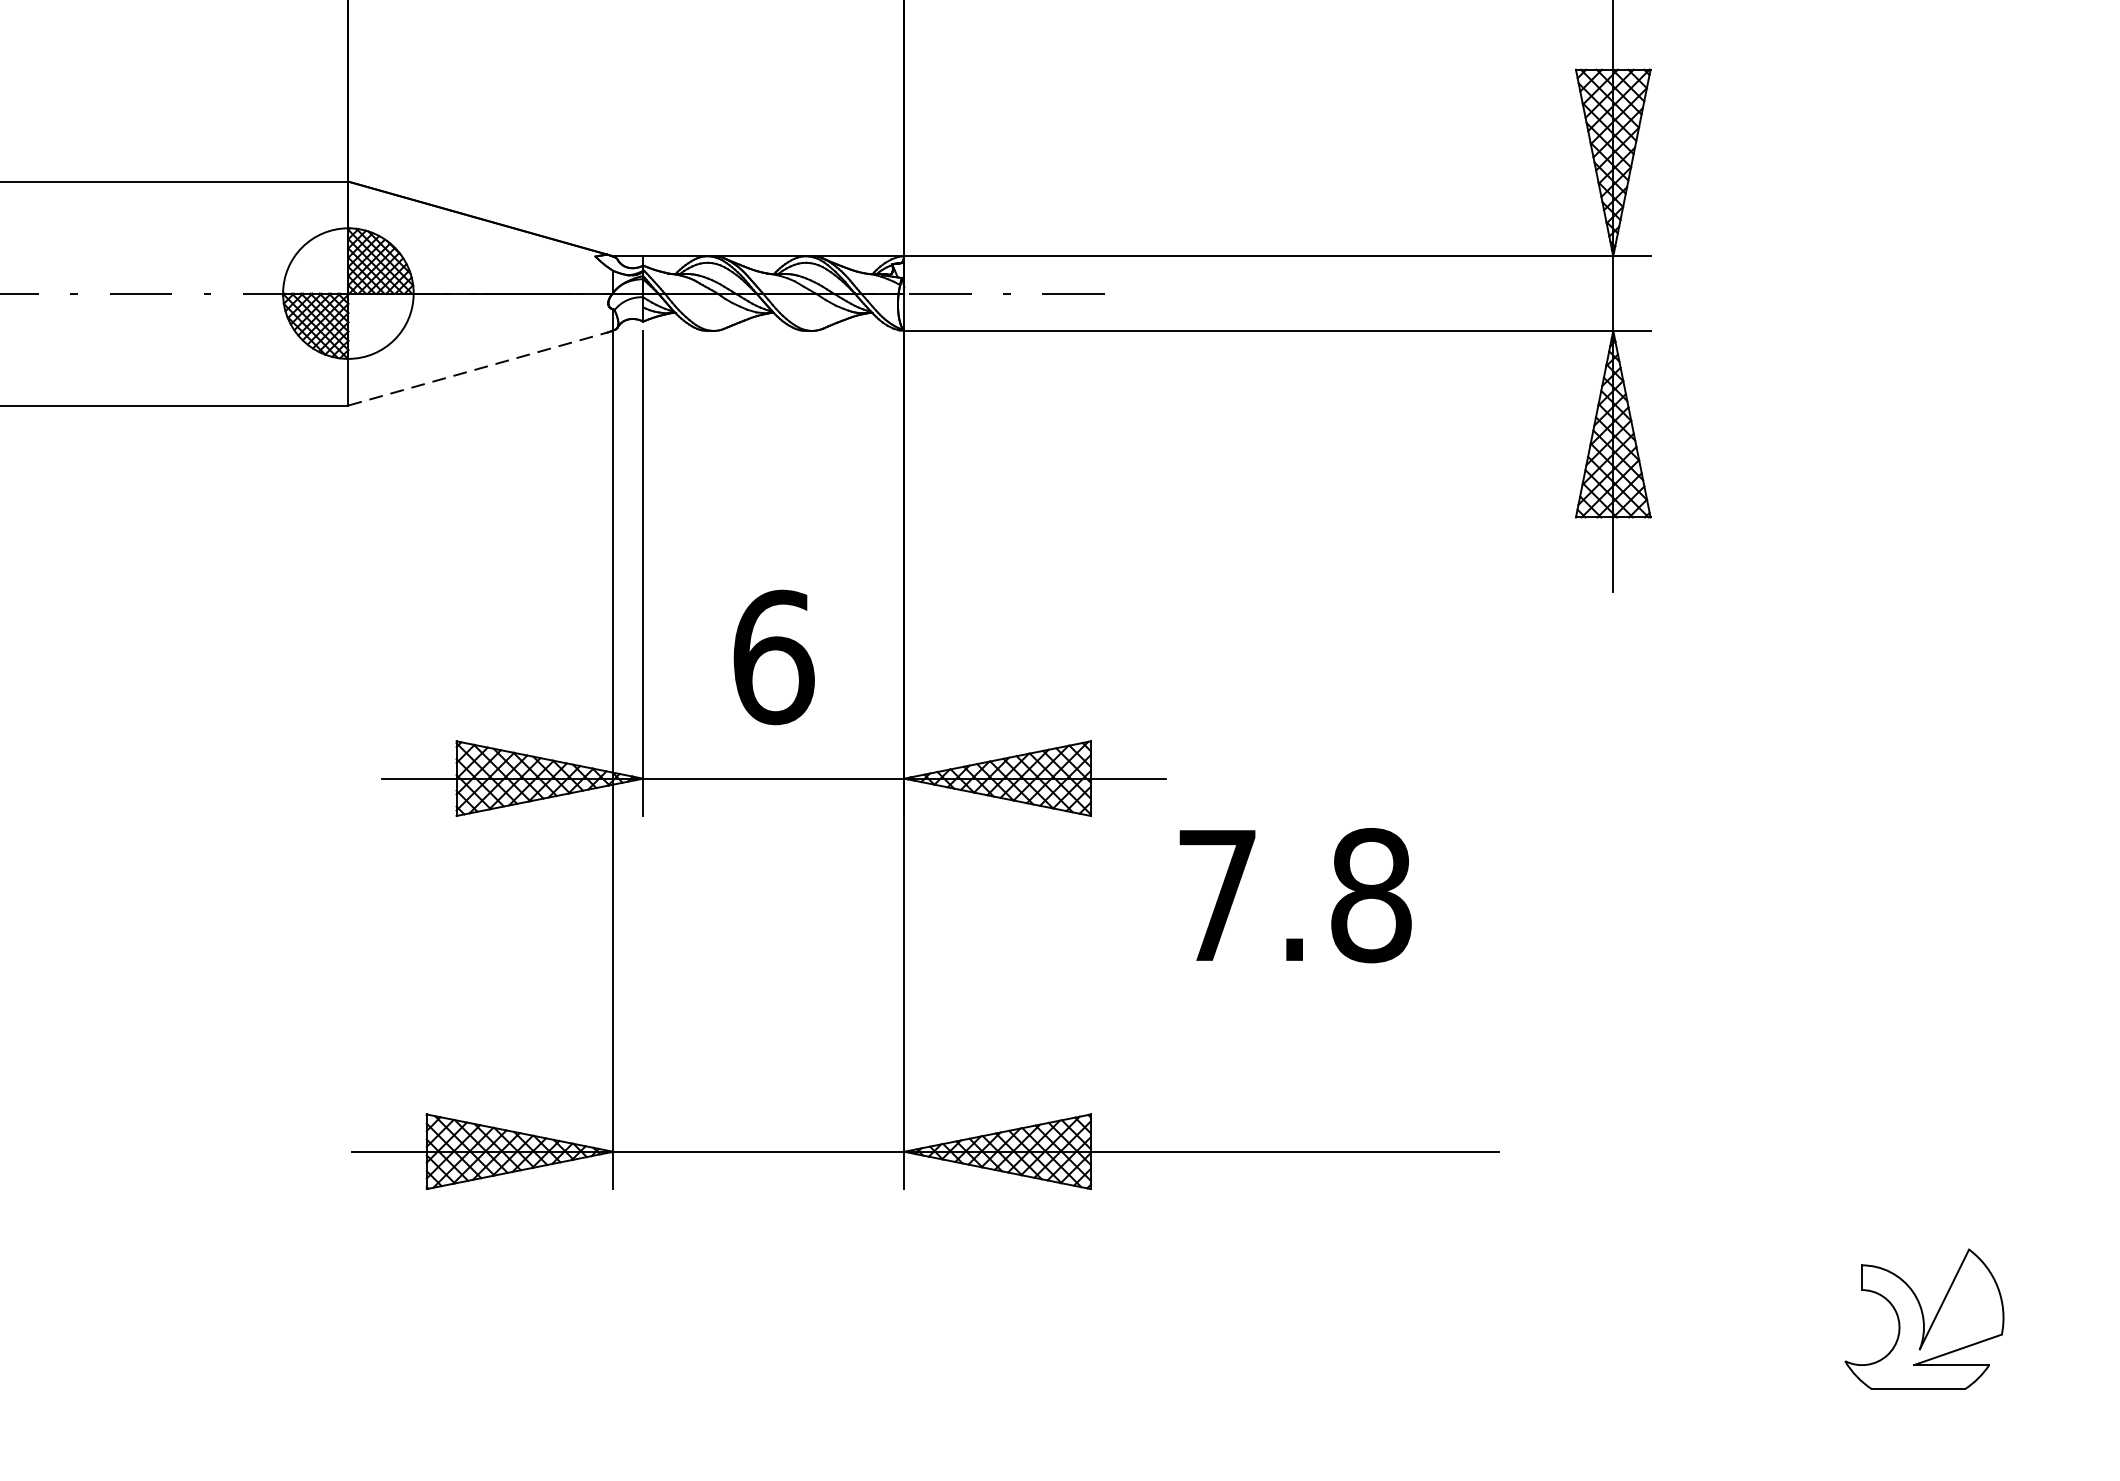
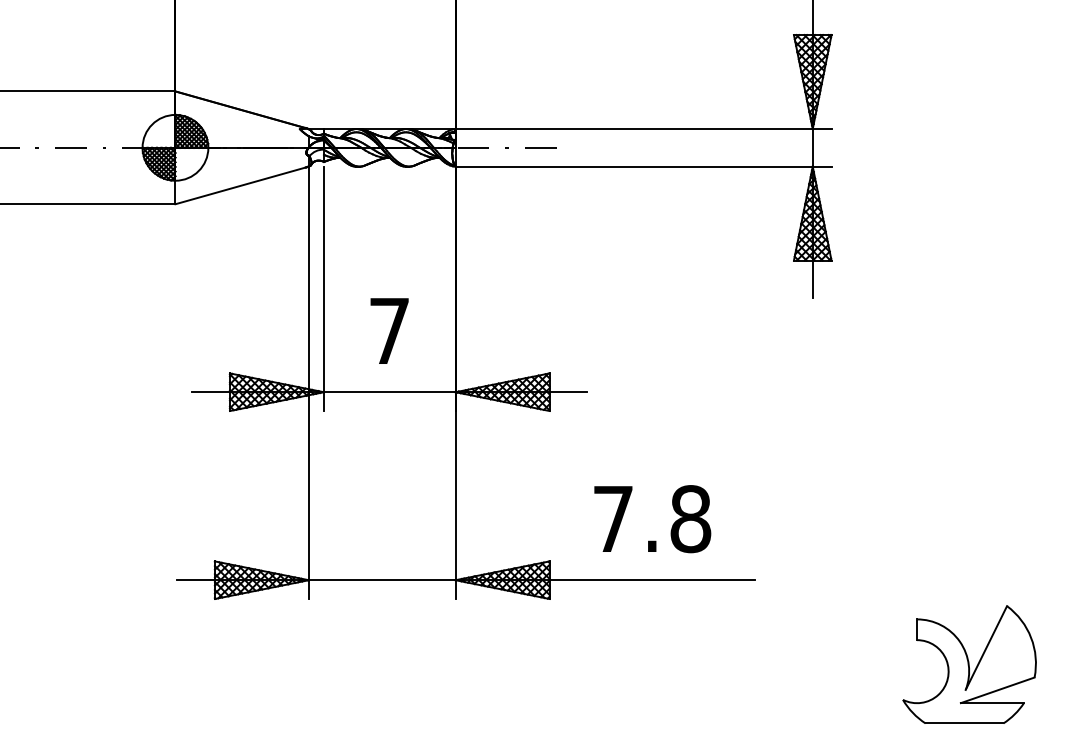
line: (477, 368) -> (240, 185), dashed -> solid
text: (773, 658) -> (389, 331), 6 -> 7
text: (1295, 896) -> (652, 519), moved
part: (1924, 1319) -> (969, 664), size x1.67

